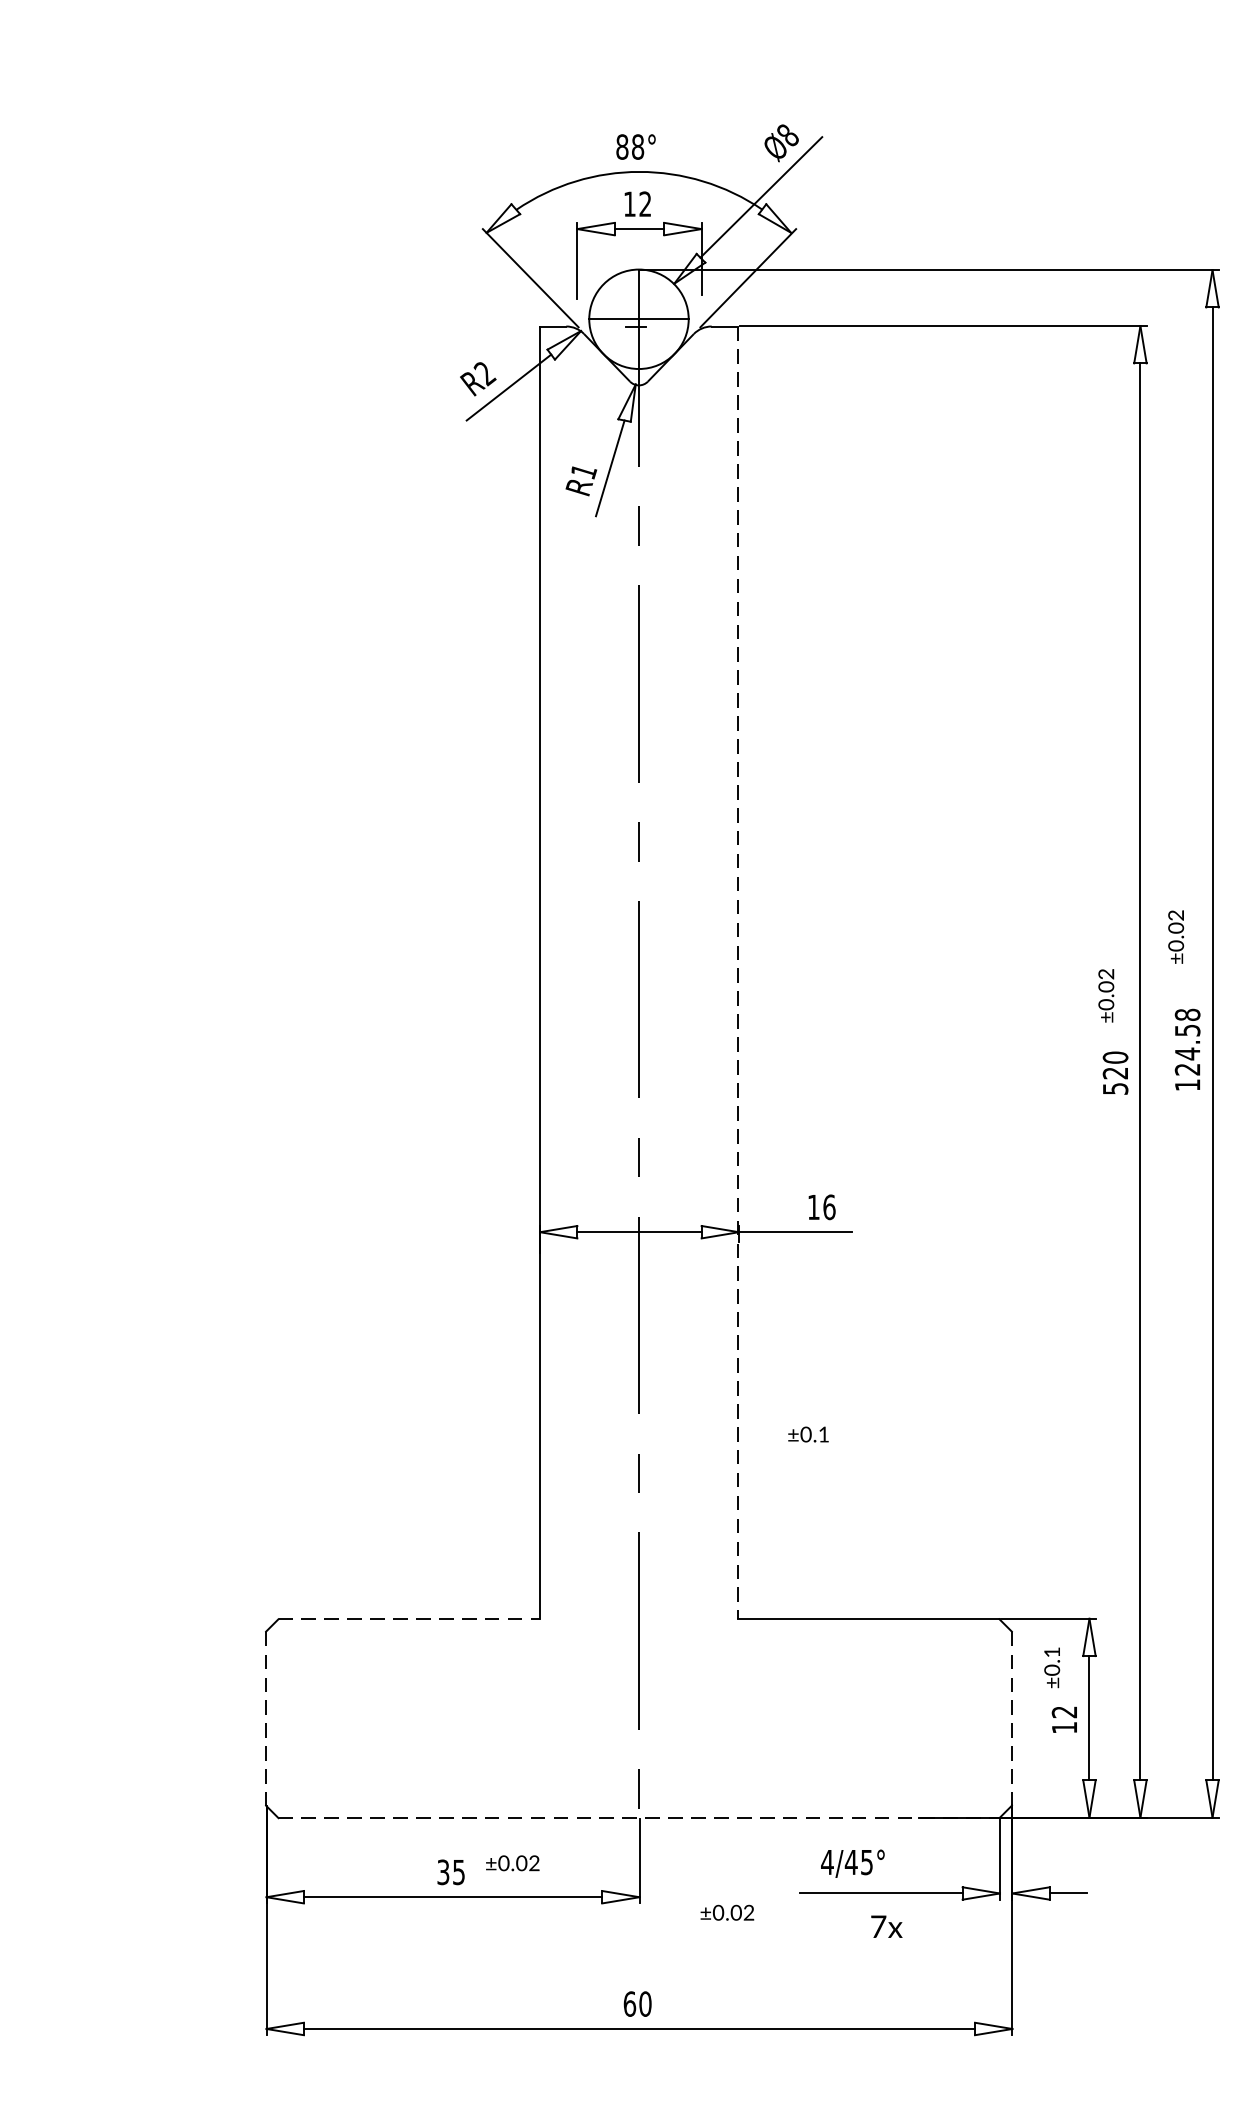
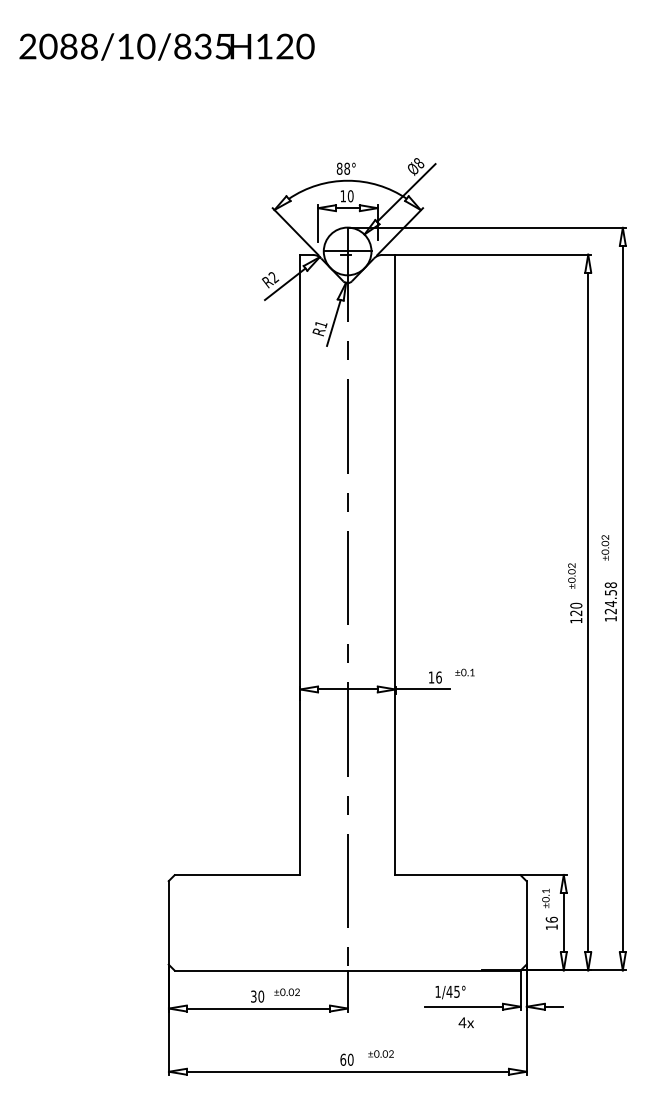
text: (644, 204) -> (350, 196), 12 -> 10
line: (738, 973) -> (395, 565), dashed -> solid
text: (1115, 1088) -> (576, 620), 520 -> 120
text: (807, 1434) -> (464, 672), moved
line: (409, 1619) -> (237, 875), dashed -> solid
text: (1063, 1711) -> (551, 919), 12 -> 16
line: (265, 1717) -> (168, 922), dashed -> solid
line: (1011, 1717) -> (526, 922), dashed -> solid
line: (638, 1817) -> (347, 970), dashed -> solid
text: (828, 1861) -> (438, 991), 4/45° -> 1/45°
text: (459, 1872) -> (261, 996), 35 -> 30
text: (726, 1911) -> (380, 1053), moved
text: (878, 1926) -> (462, 1022), 7x -> 4x

